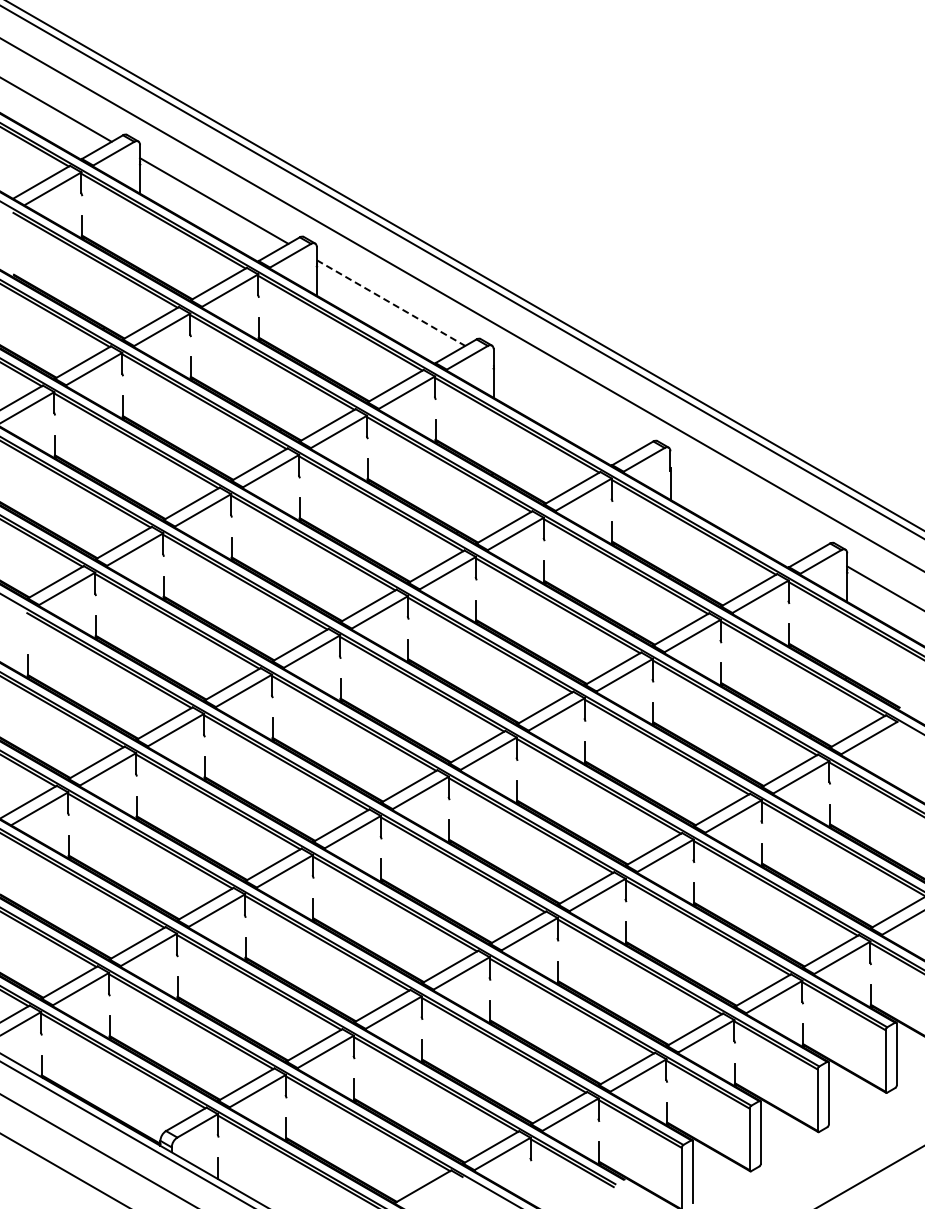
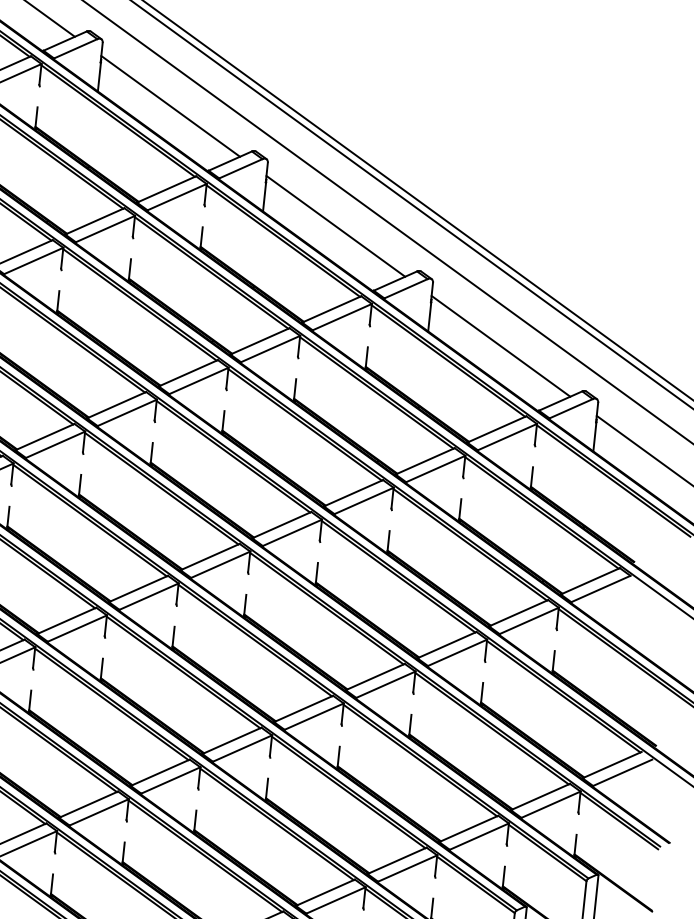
line: (391, 303) -> (171, 106), dashed -> solid
line: (567, 405) -> (335, 226), added
line: (744, 507) -> (500, 346), added

